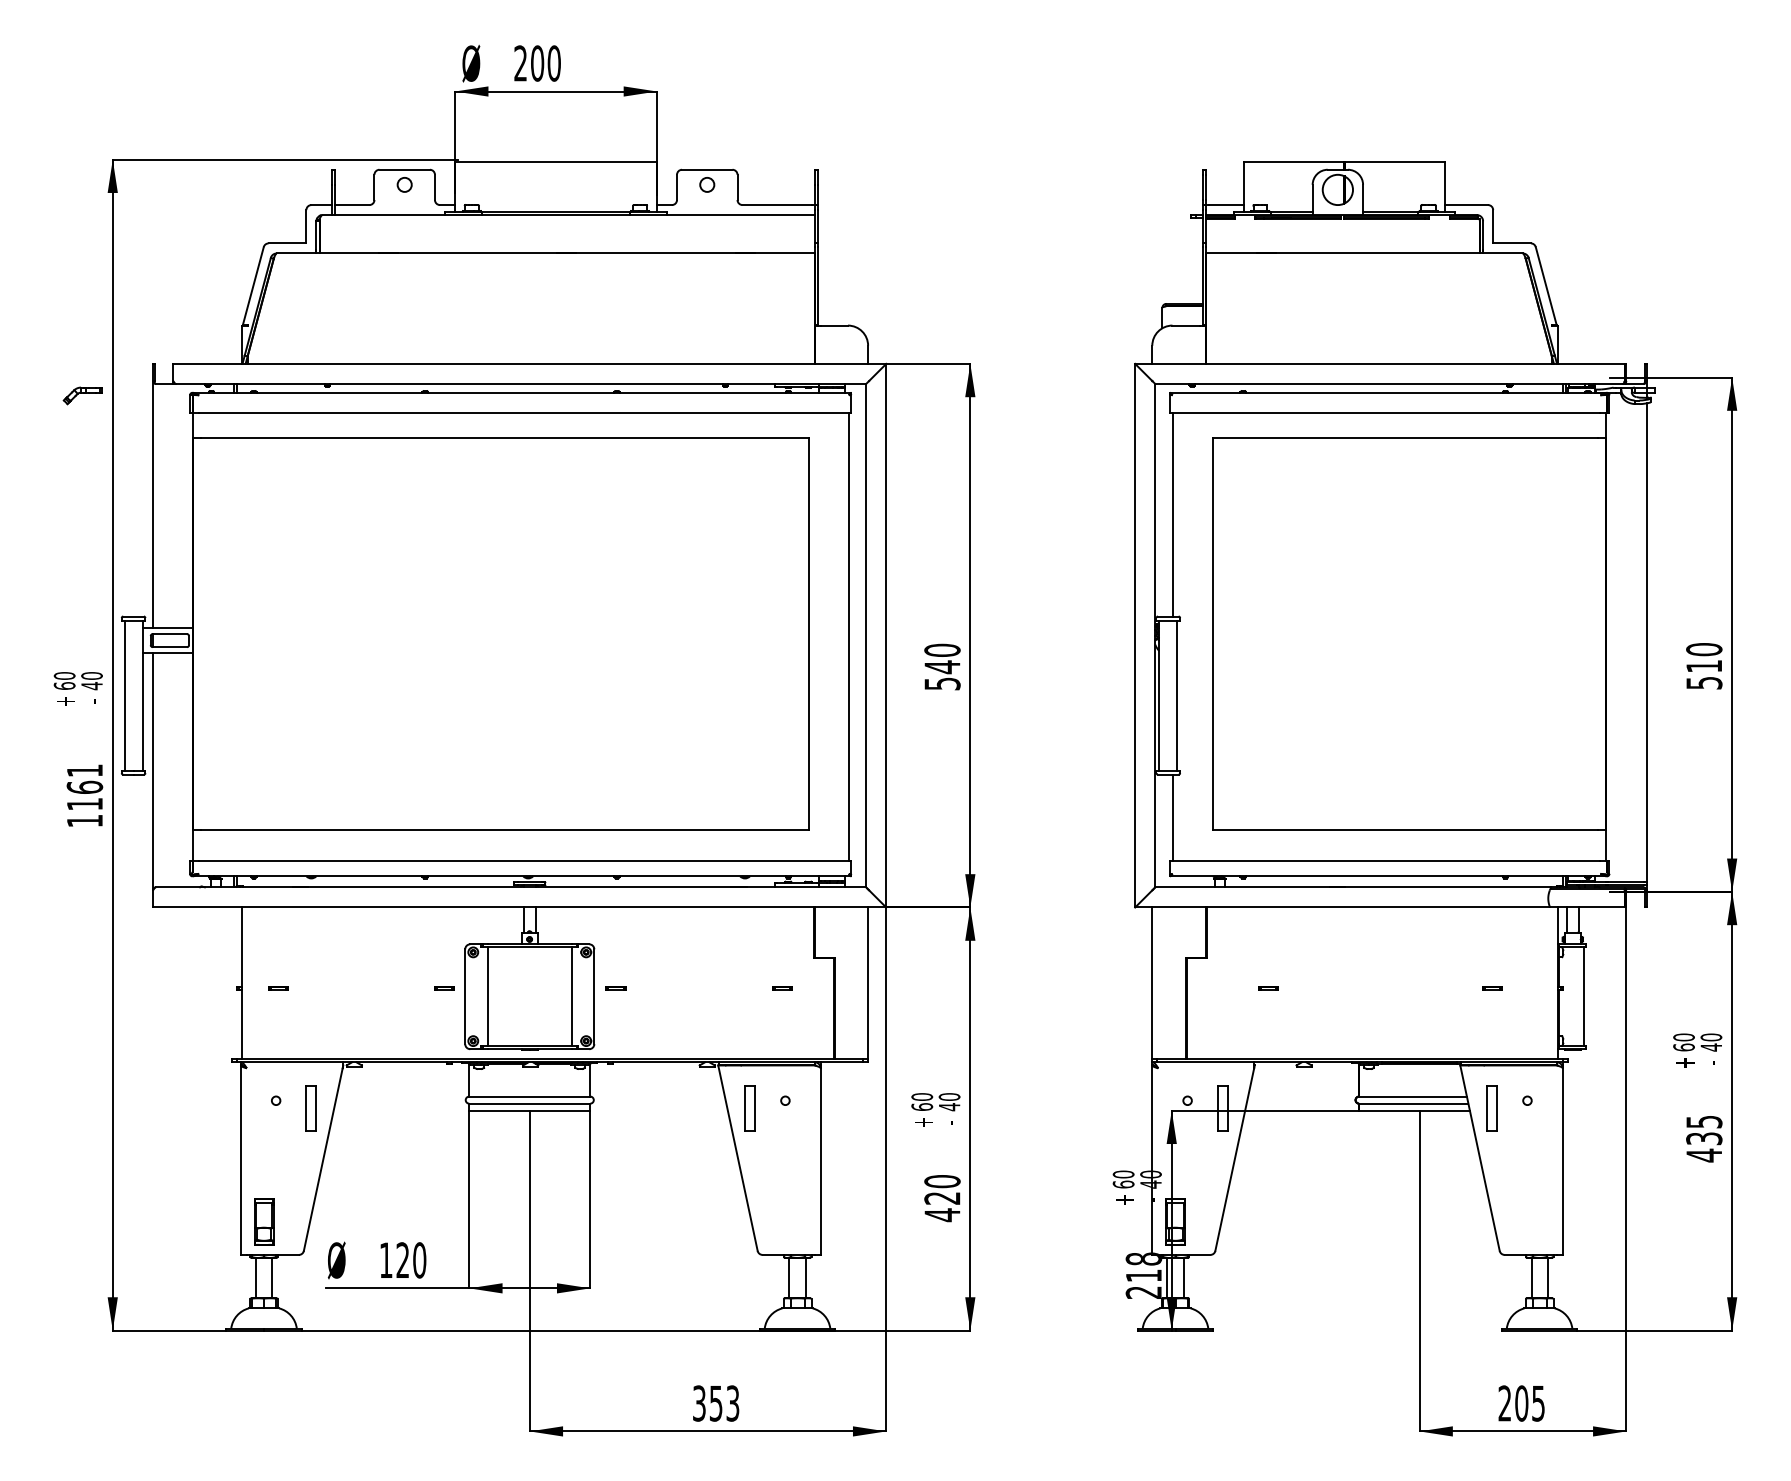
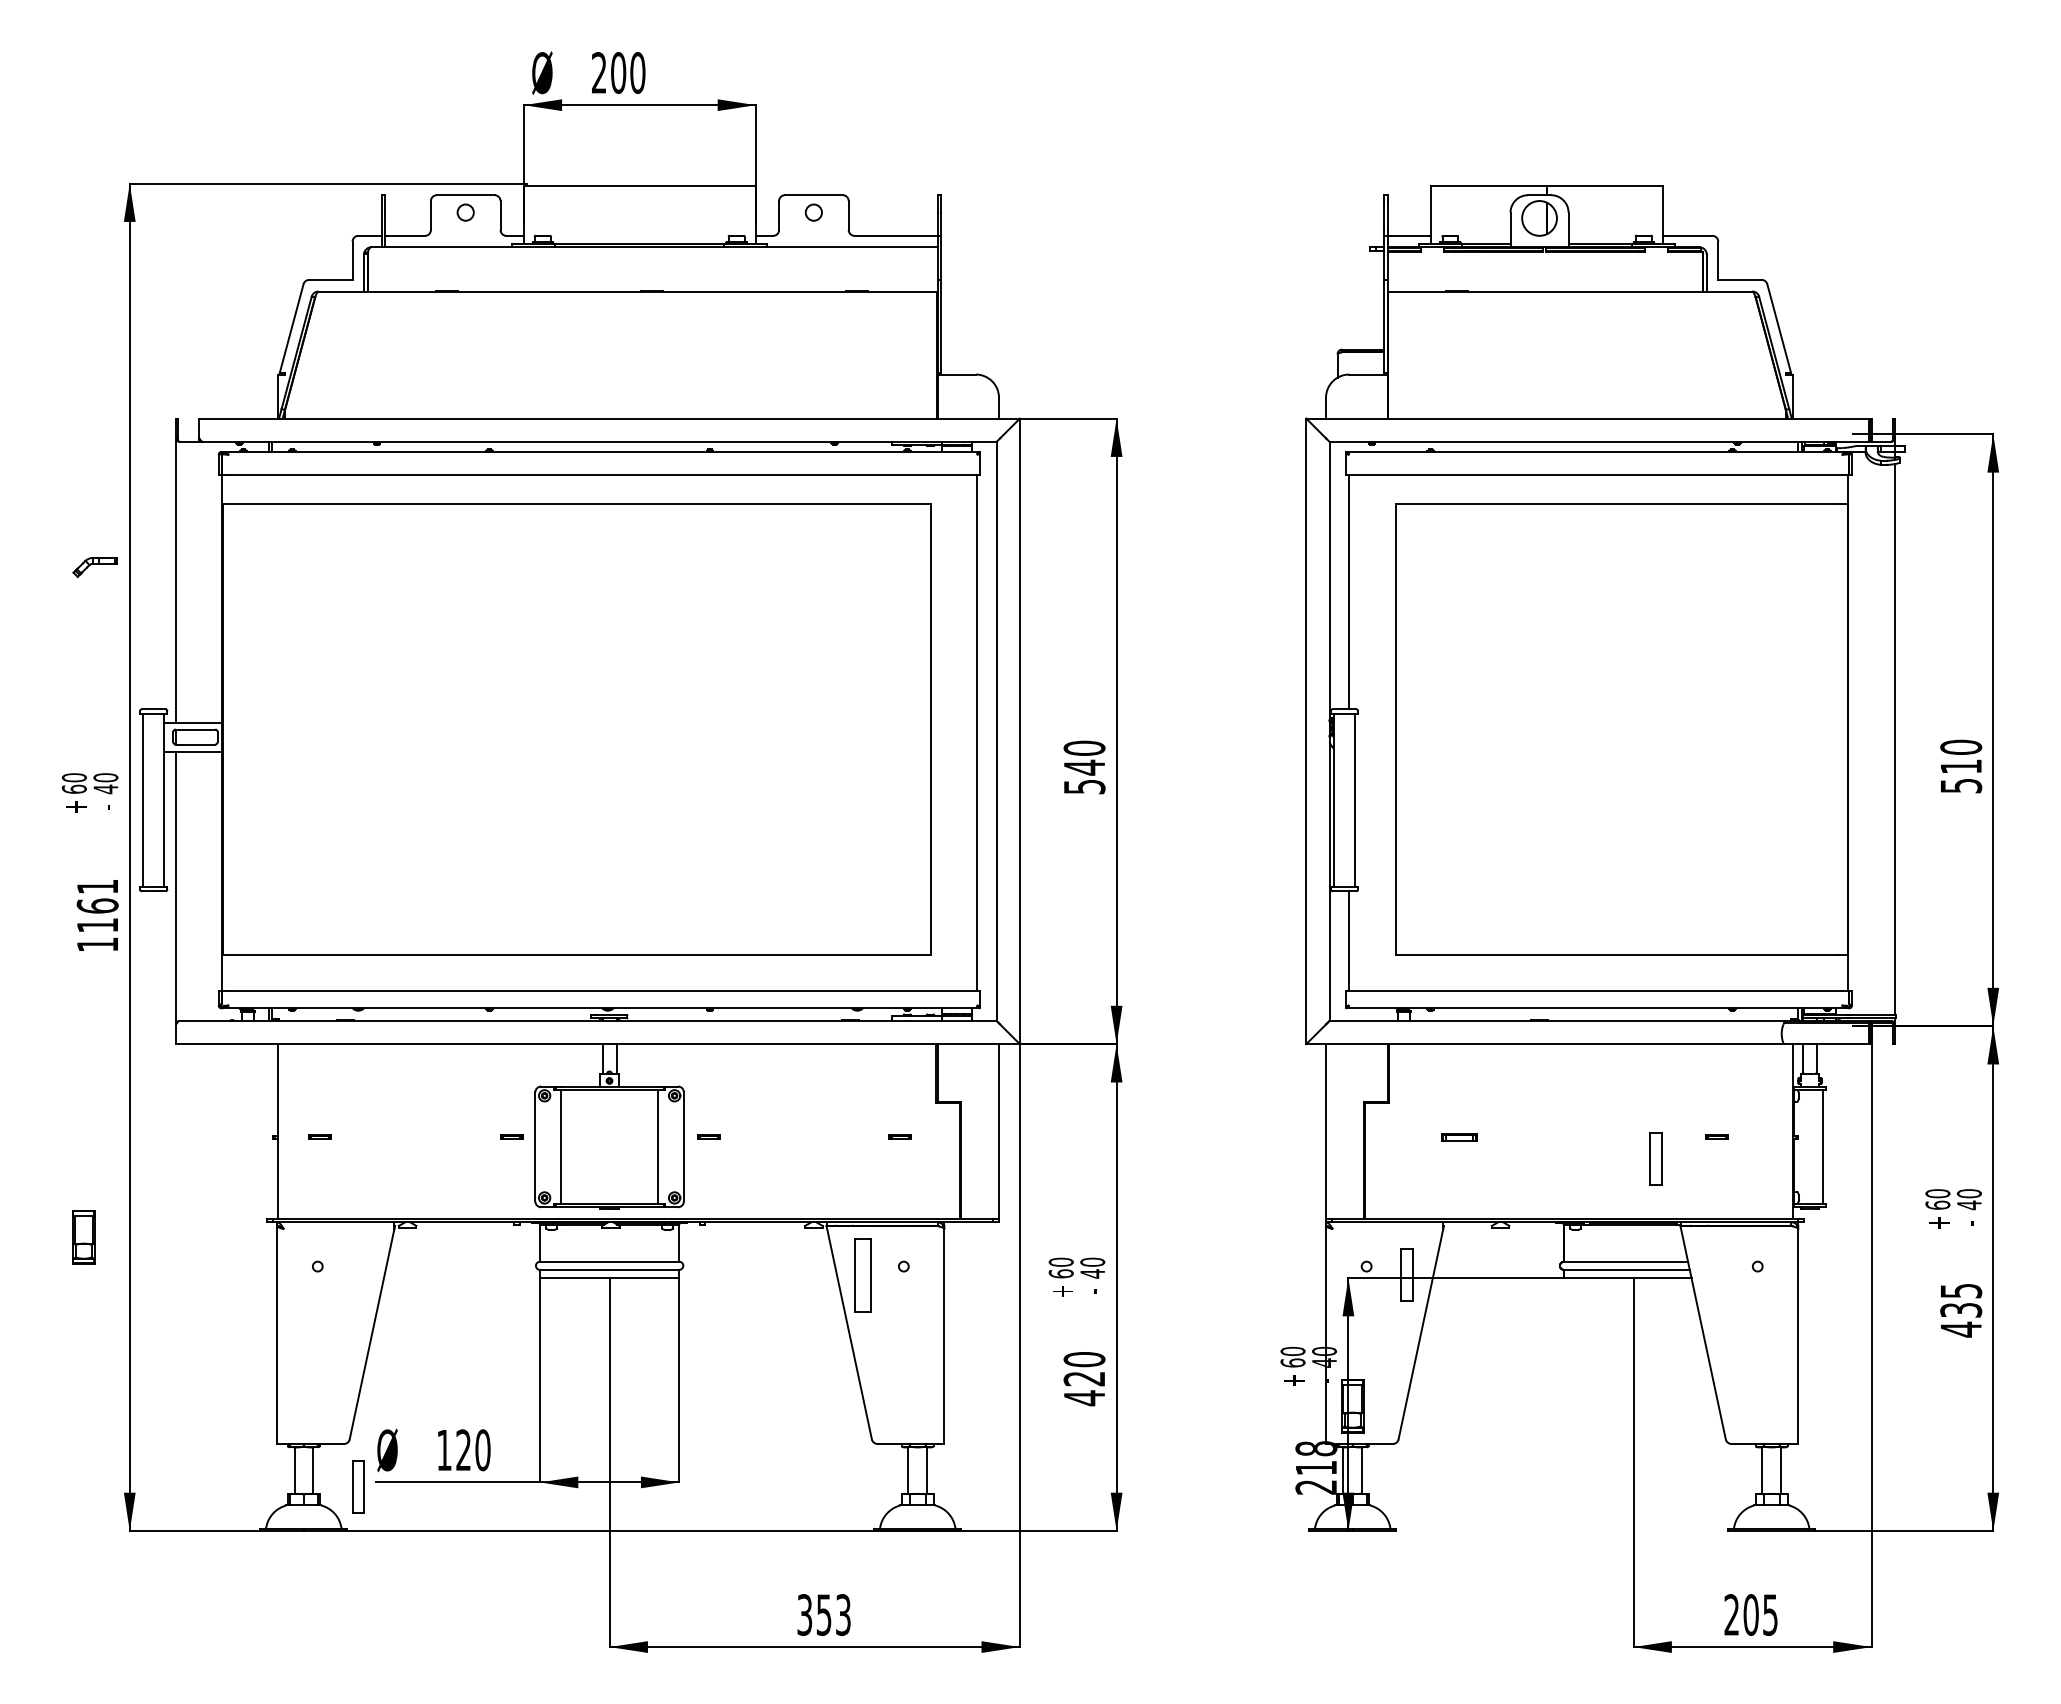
part: (82, 395) -> (94, 567), moved
part: (1268, 987) -> (1459, 1136), size x1.6
part: (311, 1107) -> (358, 1486), moved
part: (749, 1107) -> (862, 1274), size x1.4
part: (1491, 1107) -> (1655, 1158), moved
part: (263, 1222) -> (83, 1237), moved

